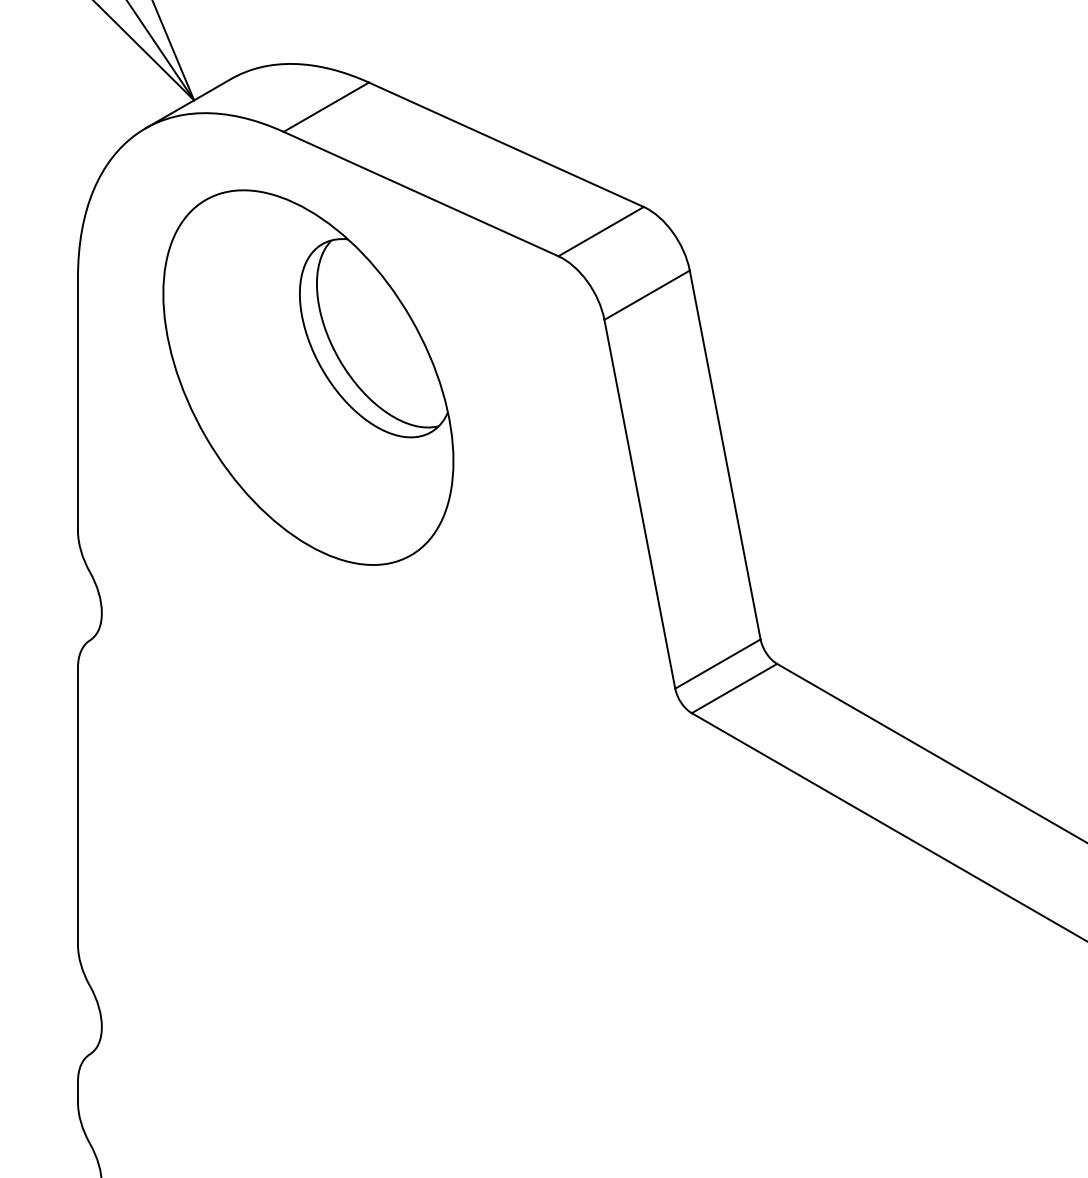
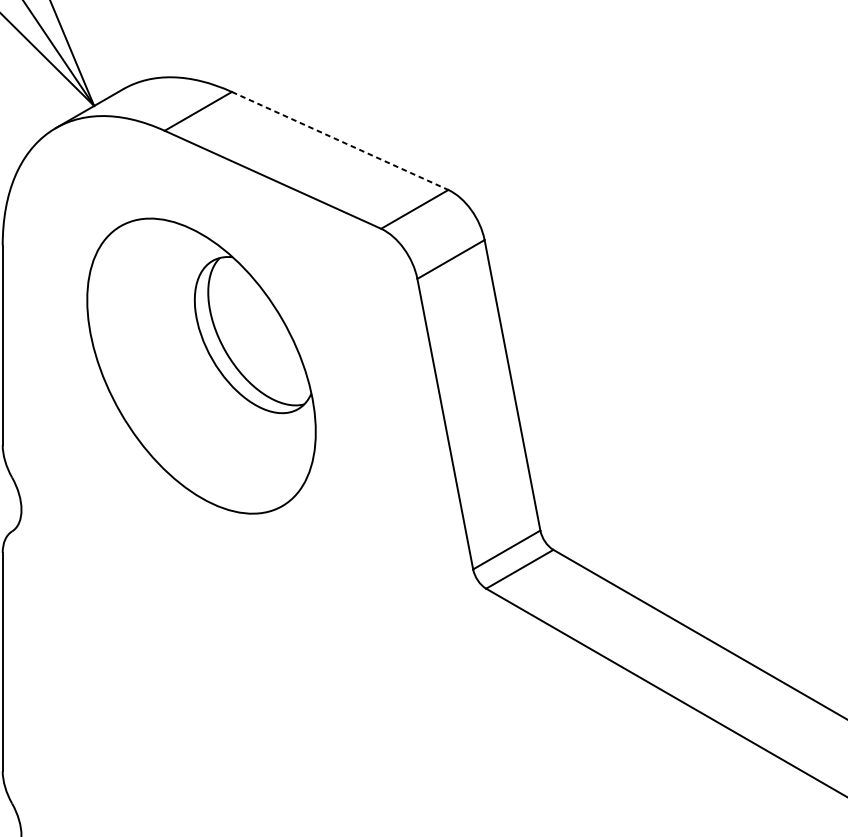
line: (506, 144) -> (340, 140), solid -> dashed
part: (308, 377) -> (201, 366), moved

